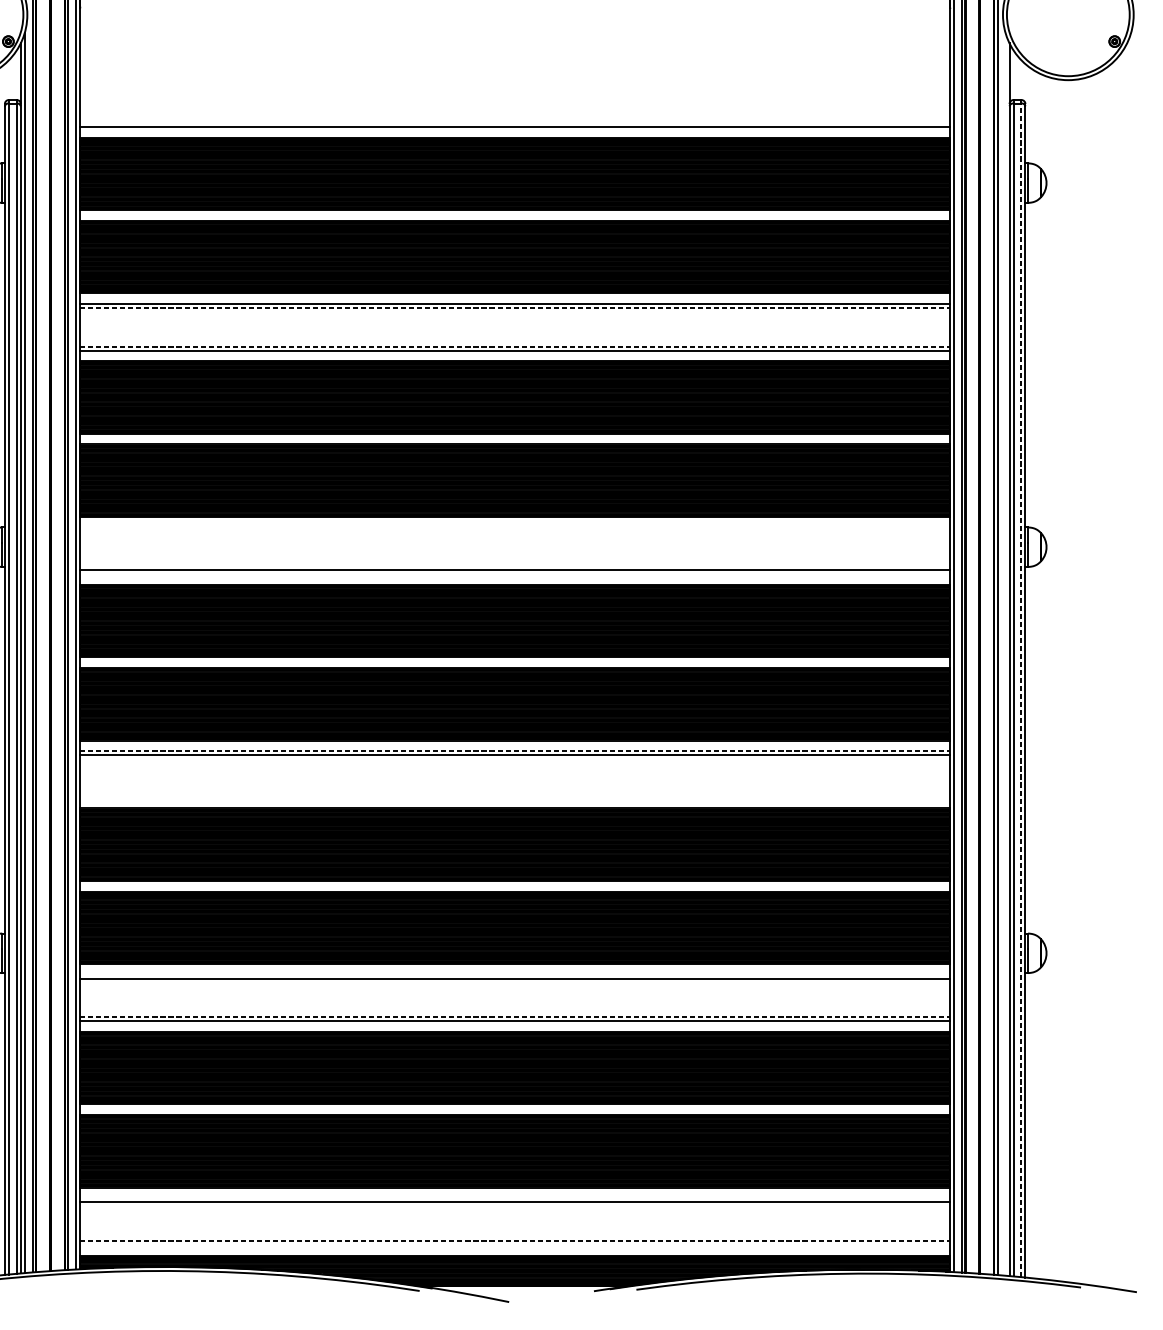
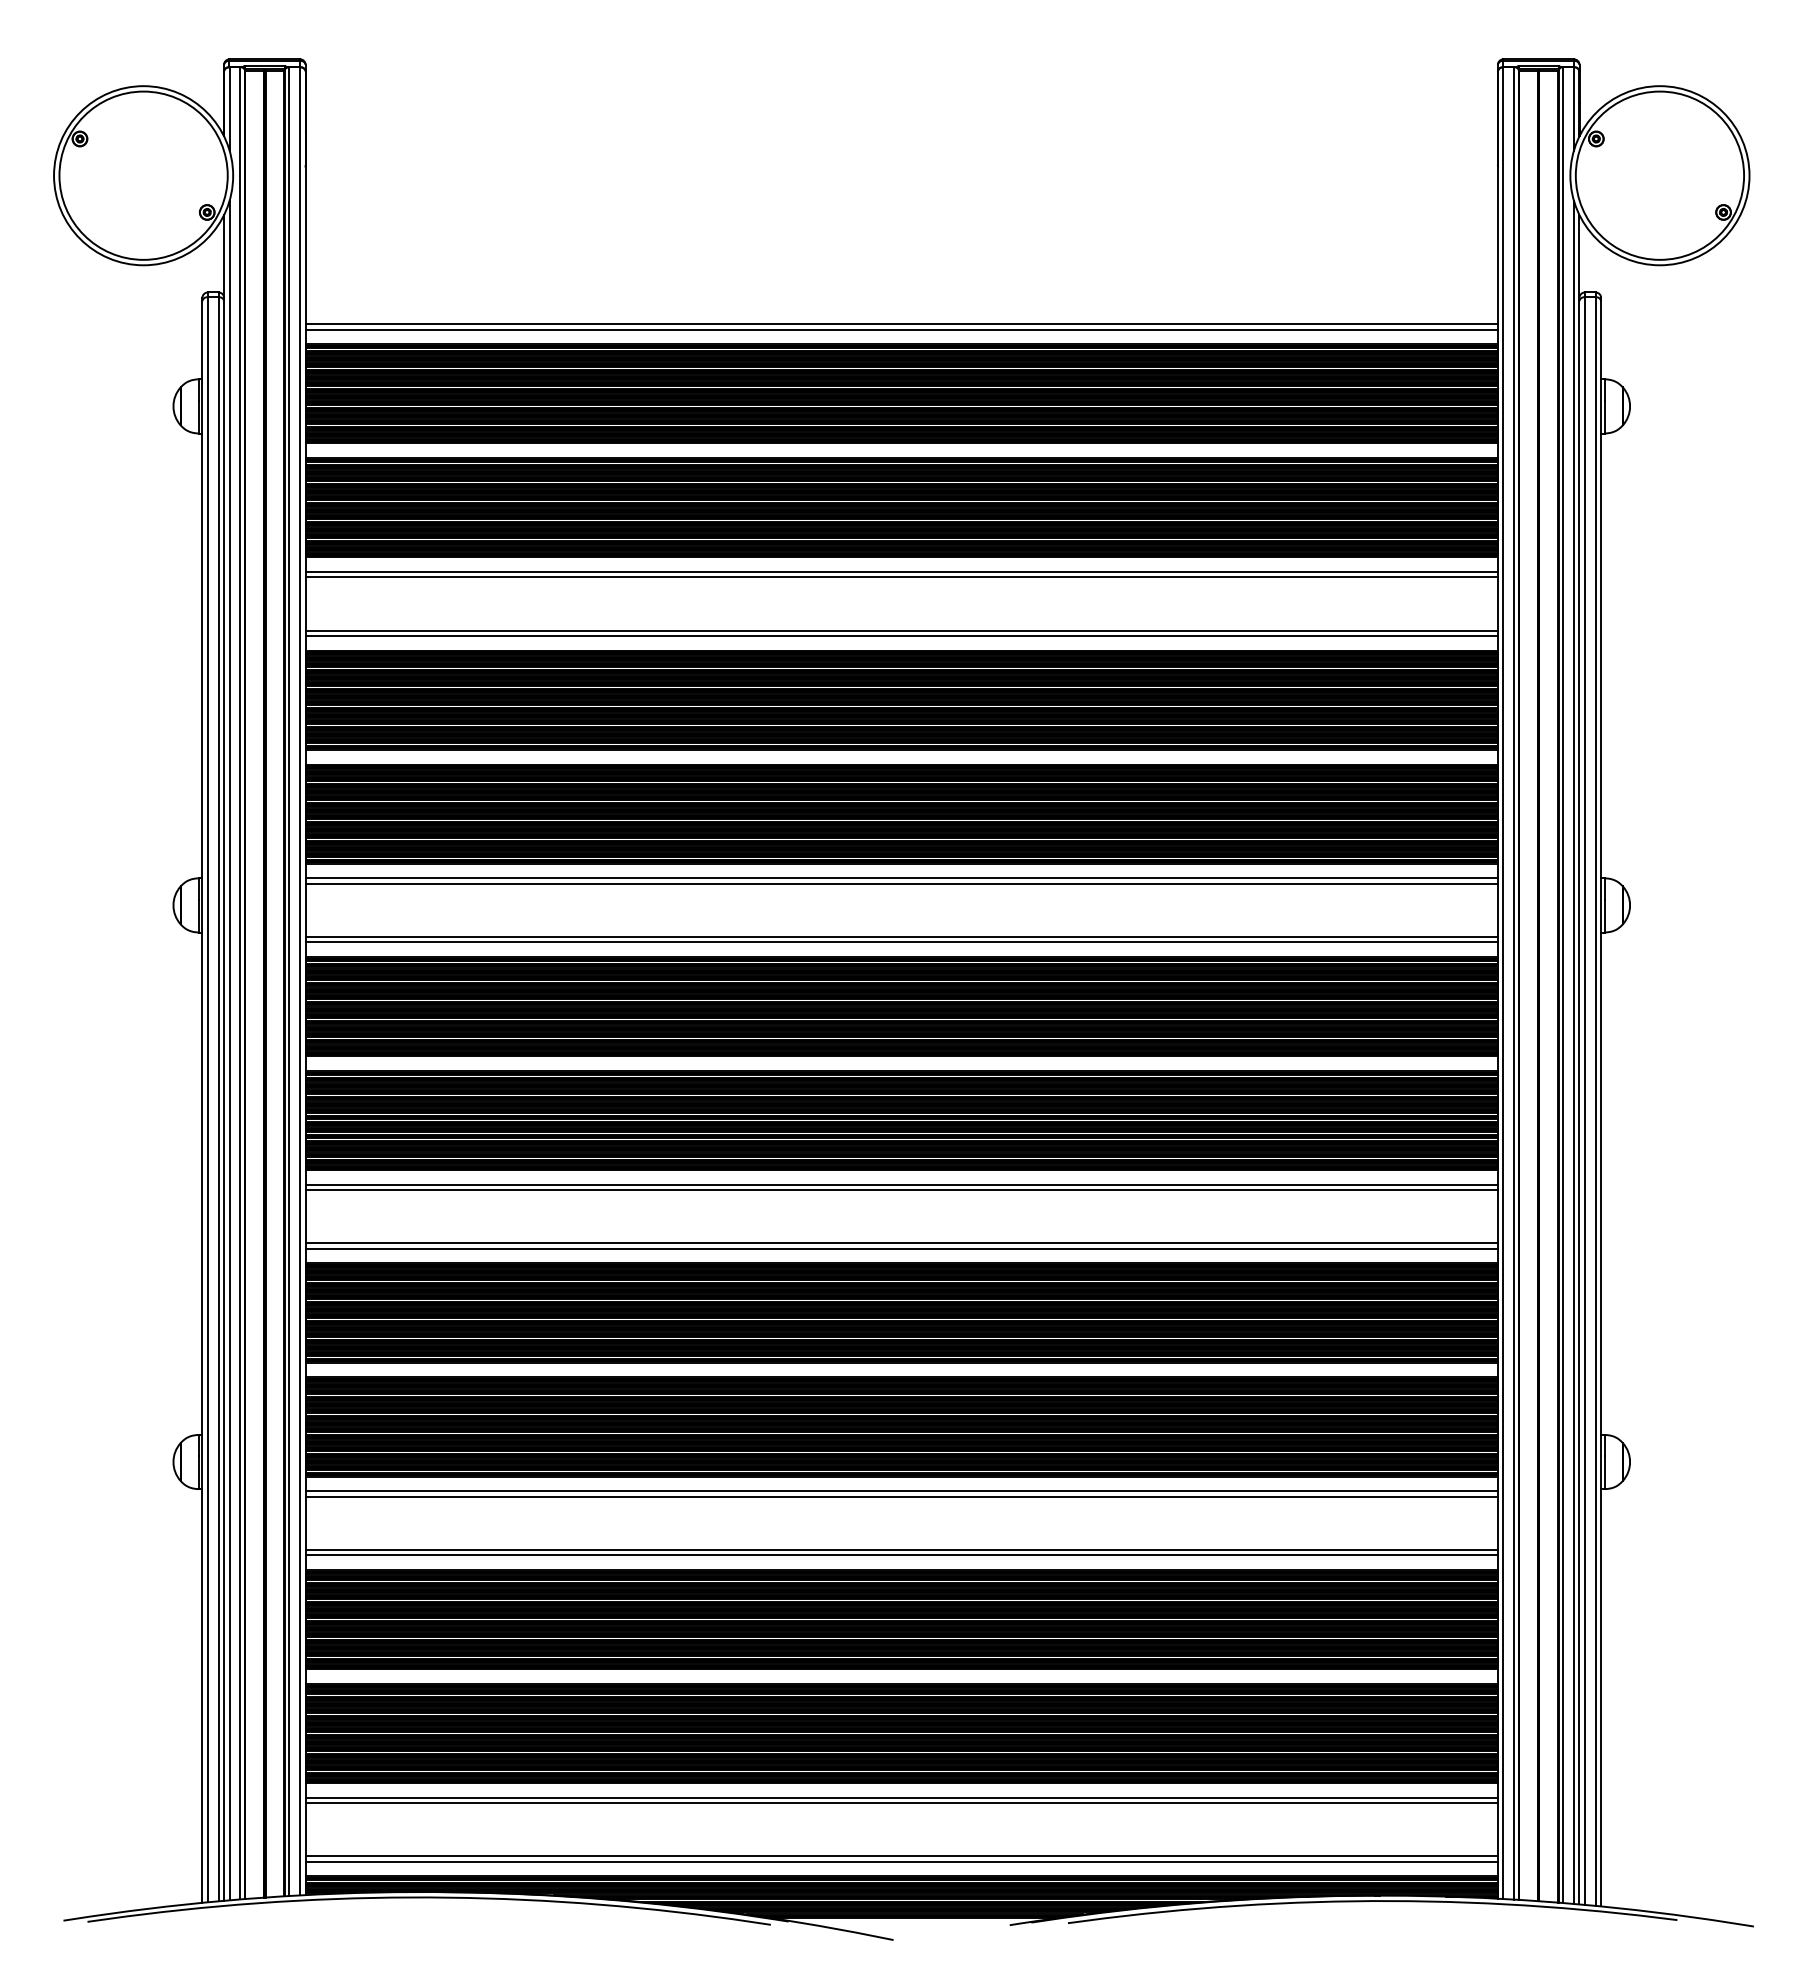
line: (514, 123) -> (901, 324), added
line: (515, 307) -> (902, 577), dashed -> solid
line: (515, 346) -> (902, 630), dashed -> solid
line: (514, 527) -> (901, 878), added
line: (514, 531) -> (901, 883), added
line: (514, 574) -> (901, 942), added
line: (1005, 653) -> (1574, 1051), added
line: (1021, 690) -> (1595, 1101), dashed -> solid
line: (515, 750) -> (902, 1184), dashed -> solid
line: (514, 793) -> (901, 1243), added
line: (514, 797) -> (901, 1248), added
line: (514, 974) -> (901, 1491), added
line: (515, 1017) -> (902, 1549), dashed -> solid
line: (514, 1198) -> (901, 1797), added
line: (515, 1241) -> (902, 1856), dashed -> solid
line: (514, 1244) -> (901, 1861), added

